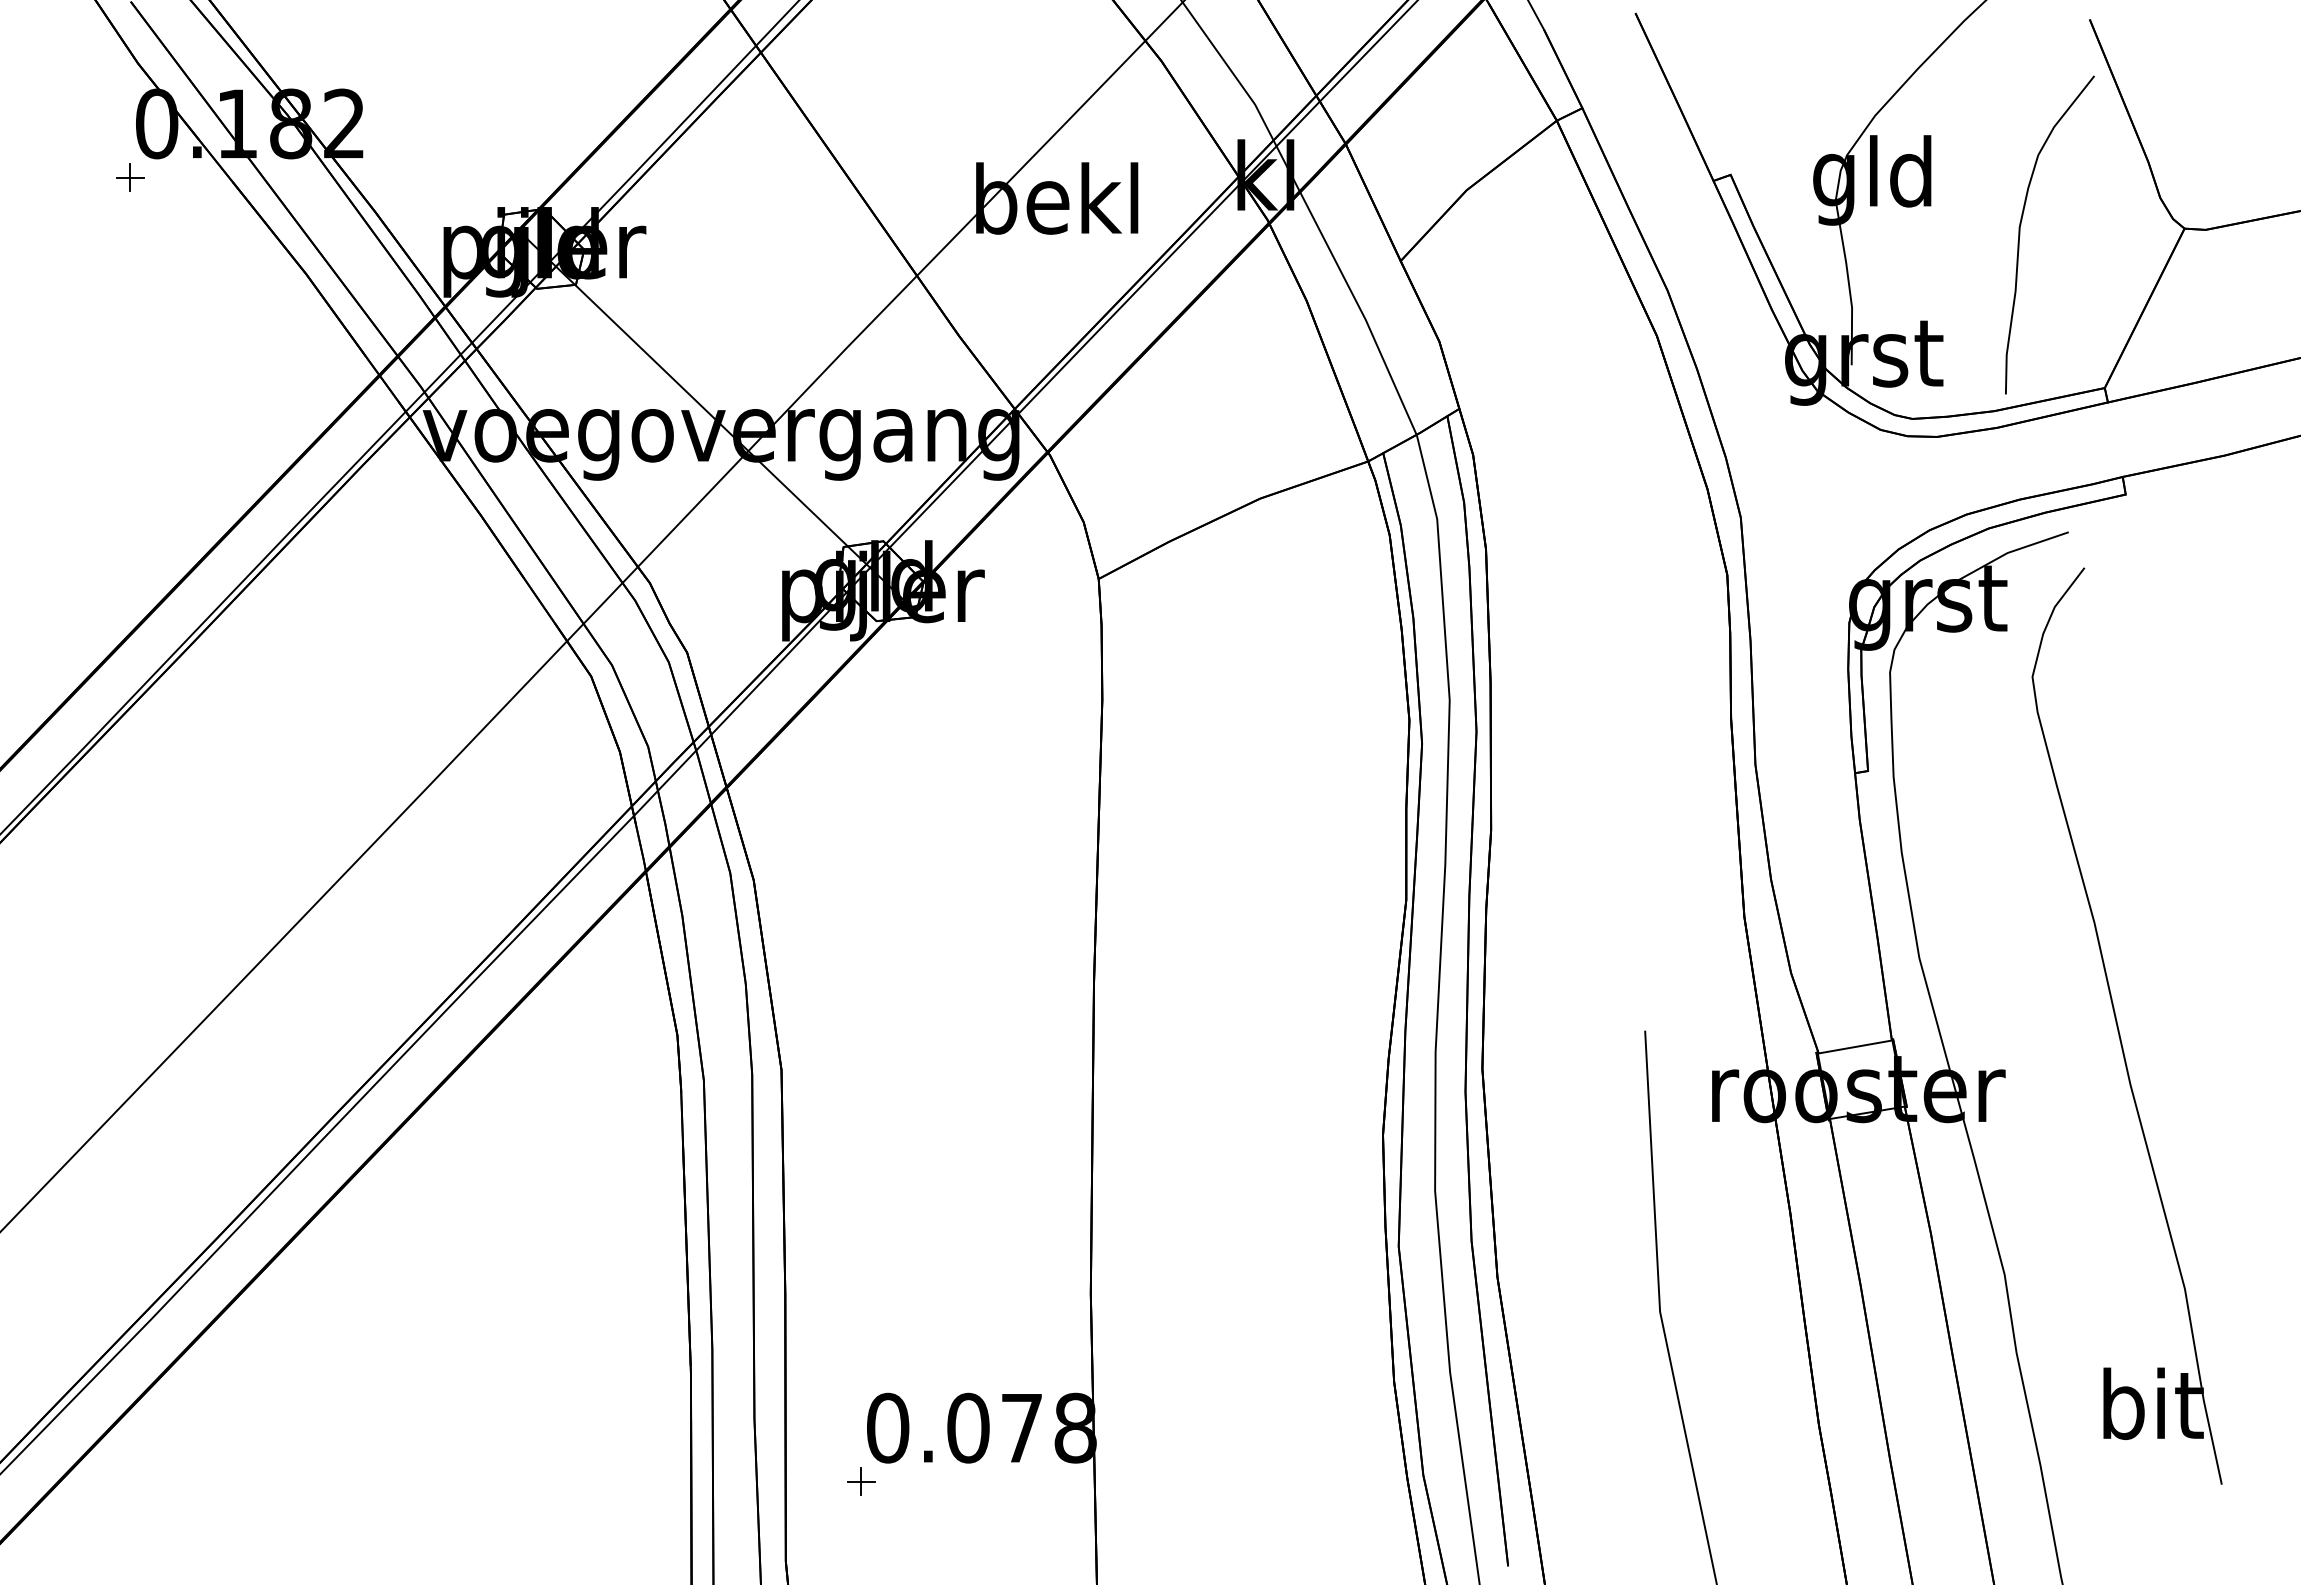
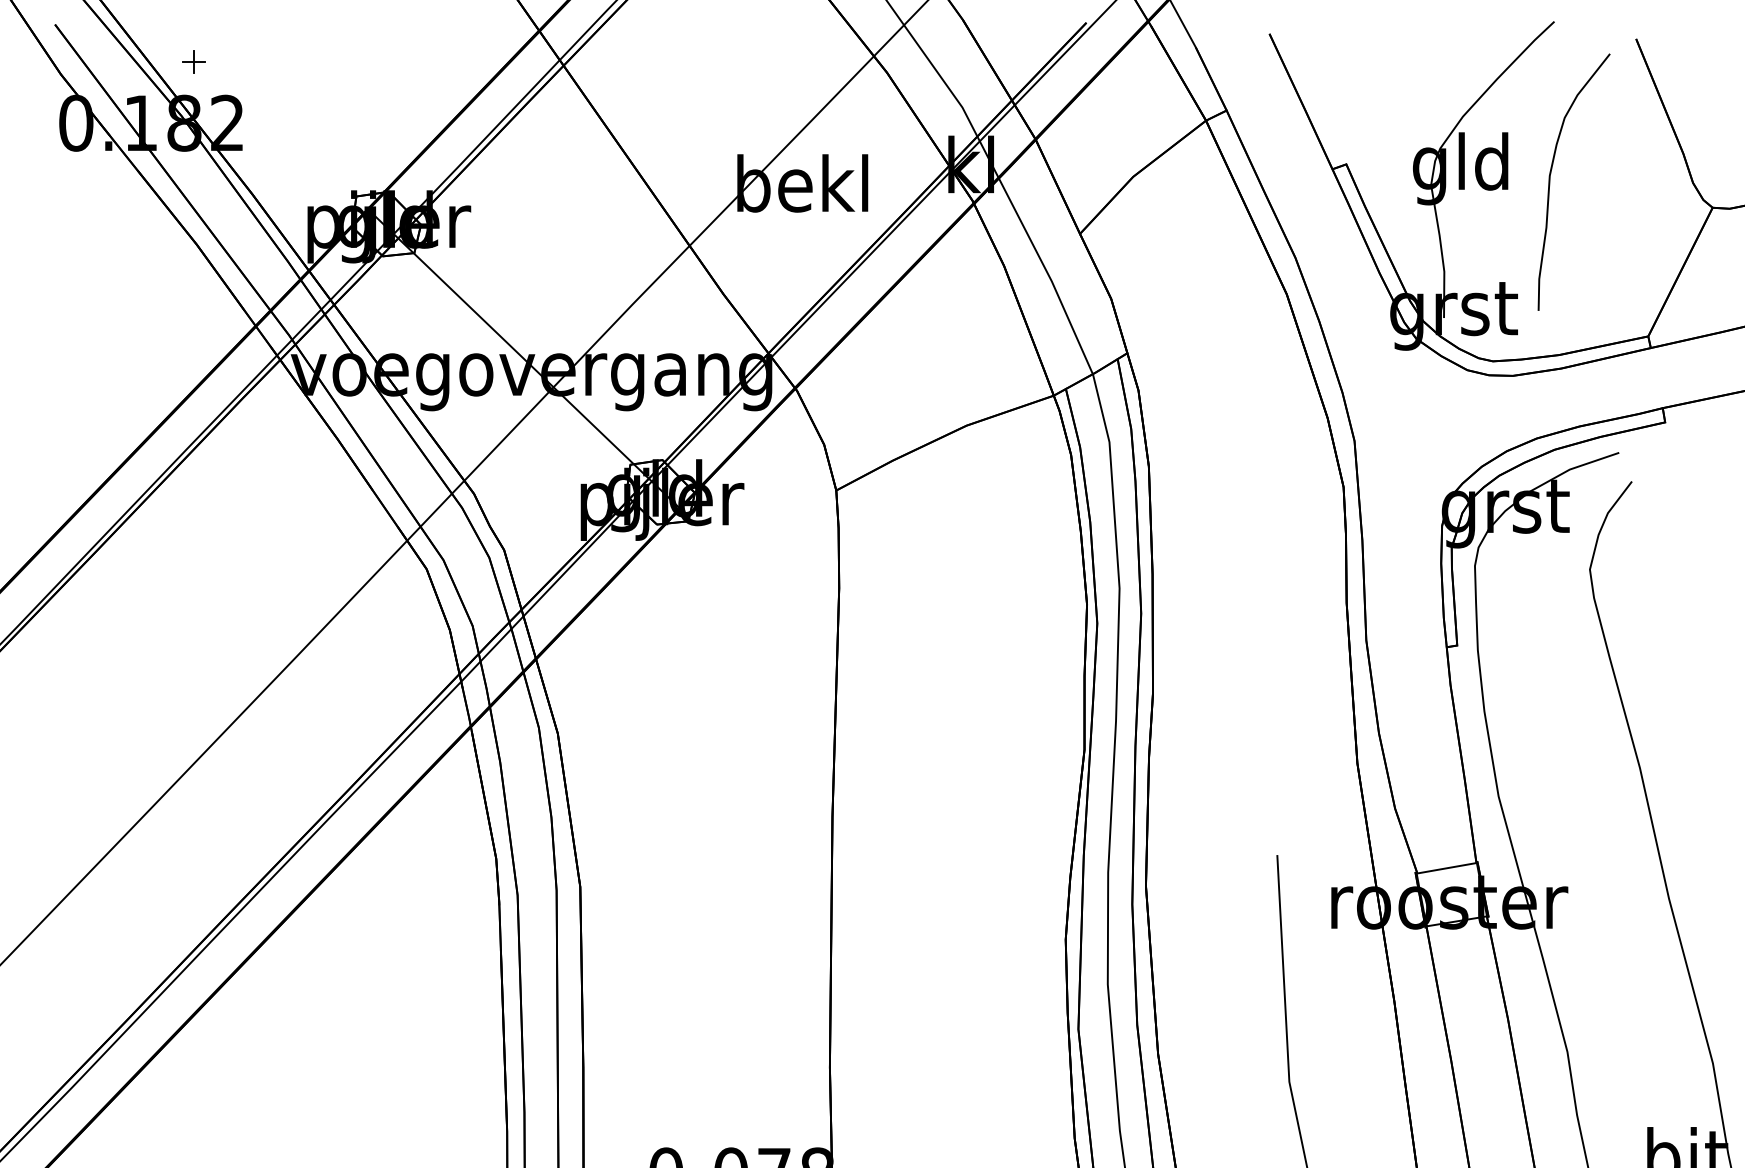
part: (130, 177) -> (193, 62), moved
curve: (2020, 234) -> (1550, 181), moved

